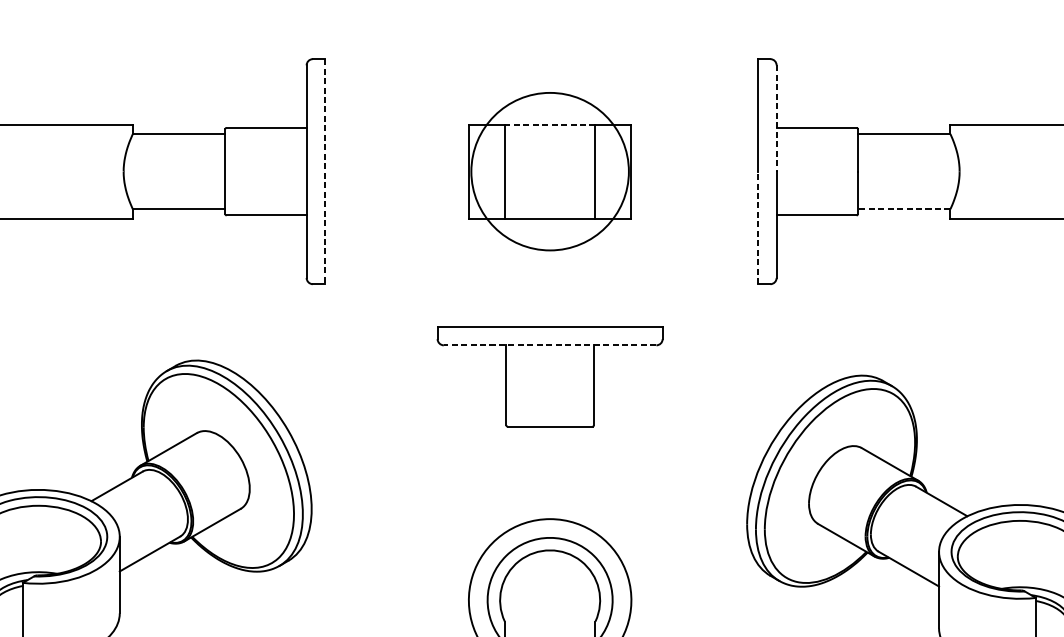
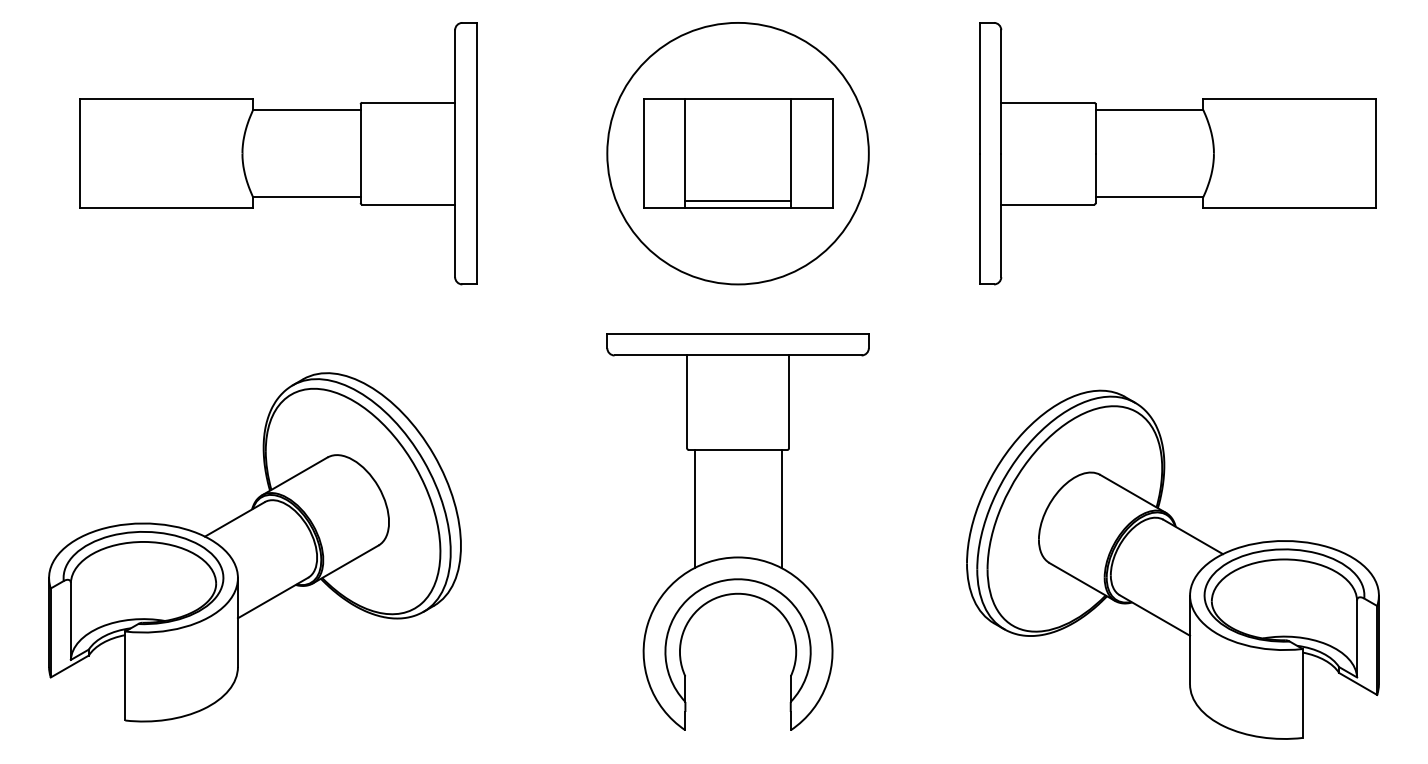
line: (776, 118) -> (1001, 91), dashed -> solid
line: (550, 125) -> (738, 99), dashed -> solid
line: (325, 171) -> (476, 153), dashed -> solid
circle: (549, 171) -> (737, 153), size x1.43
line: (904, 209) -> (1149, 197), dashed -> solid
line: (549, 211) -> (737, 200), added
line: (757, 227) -> (979, 218), dashed -> solid
line: (550, 345) -> (738, 355), dashed -> solid
line: (512, 477) -> (694, 508), added
line: (587, 477) -> (781, 508), added

